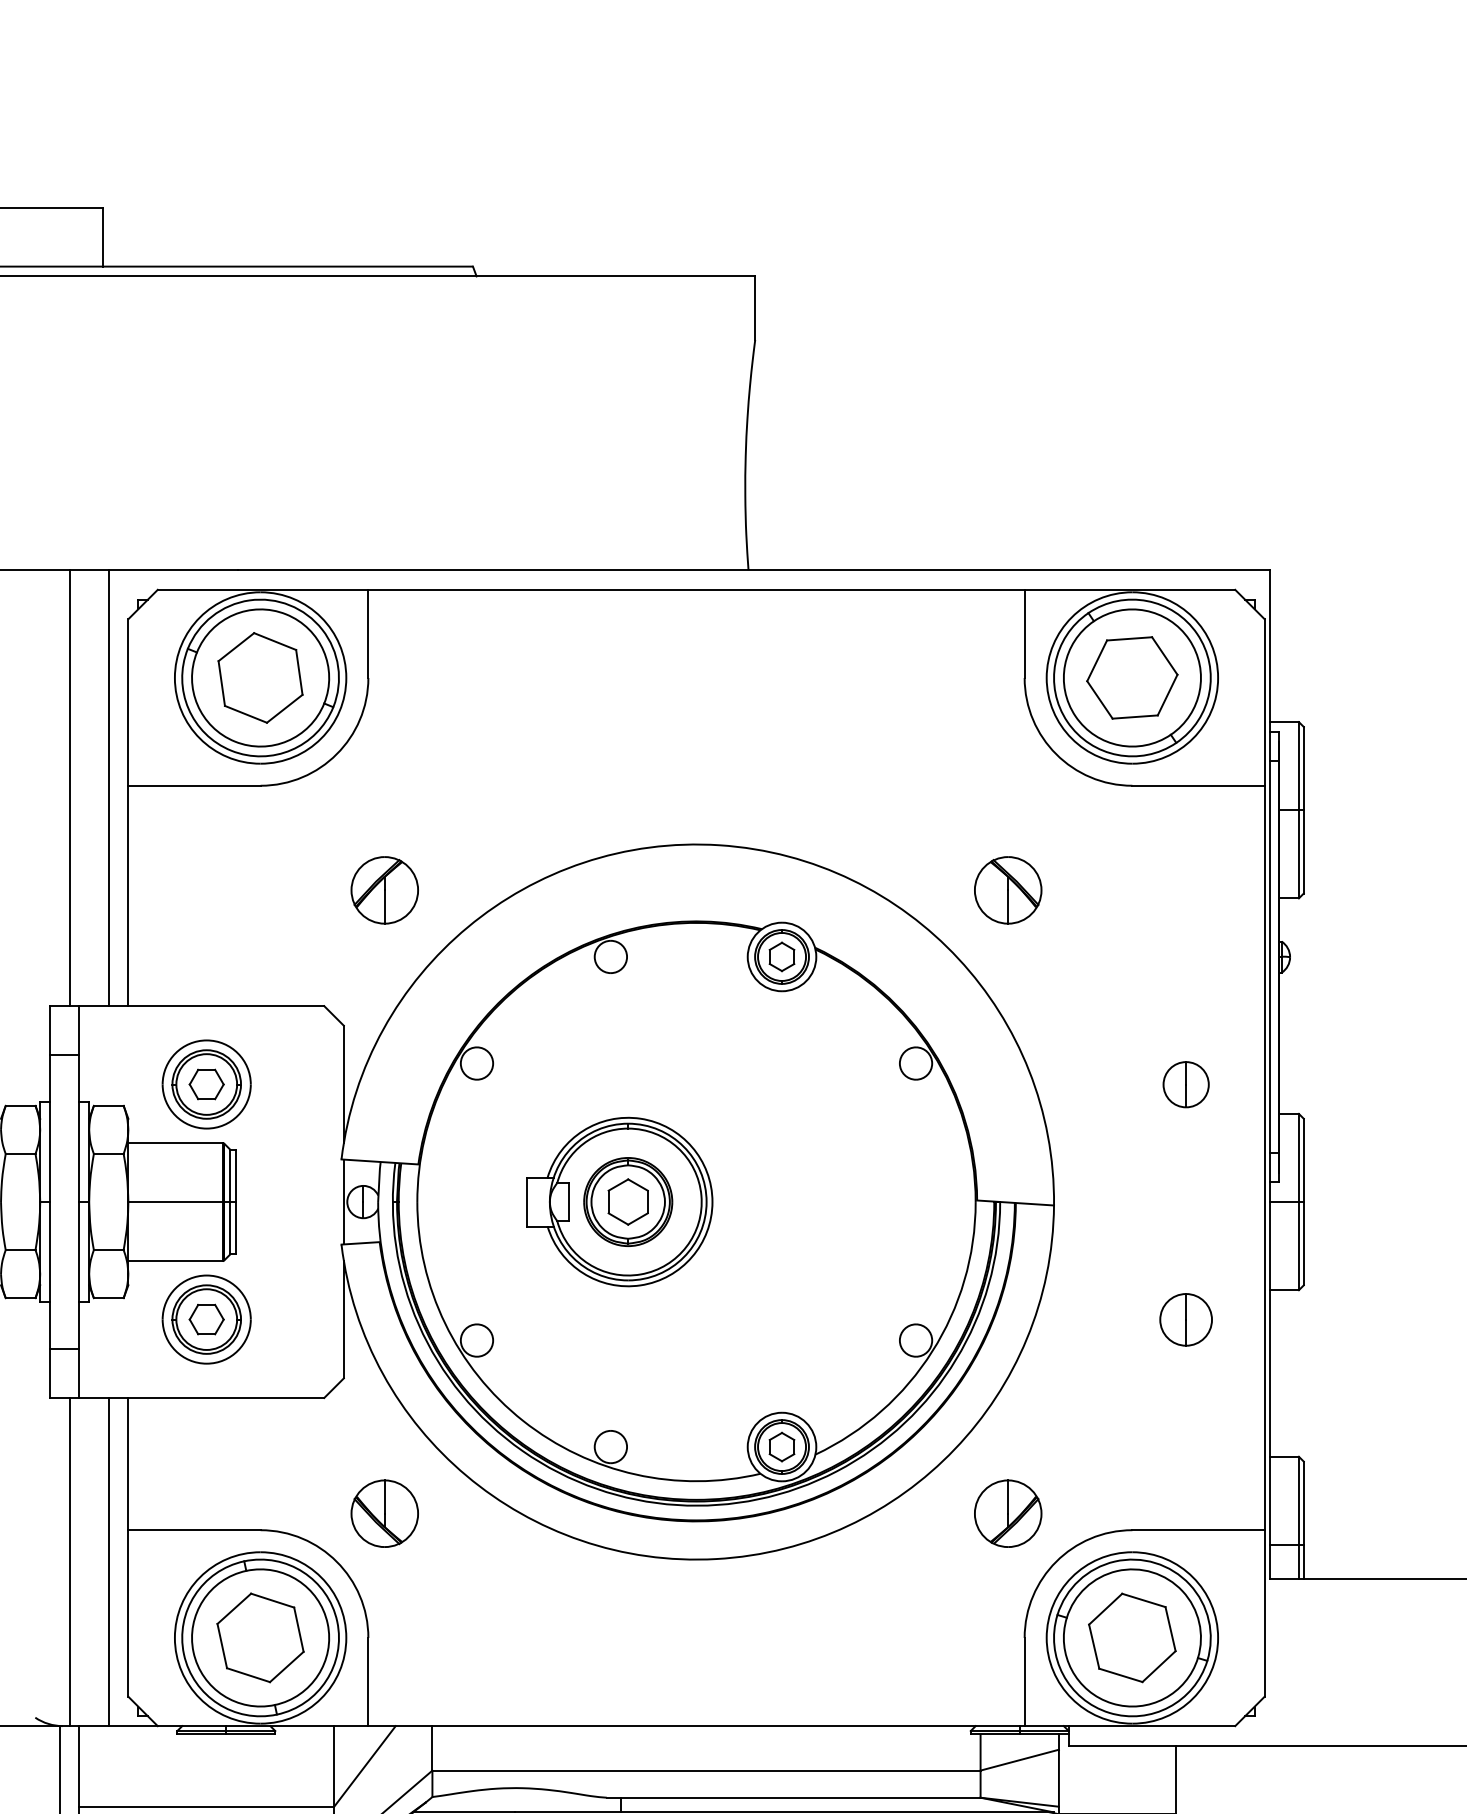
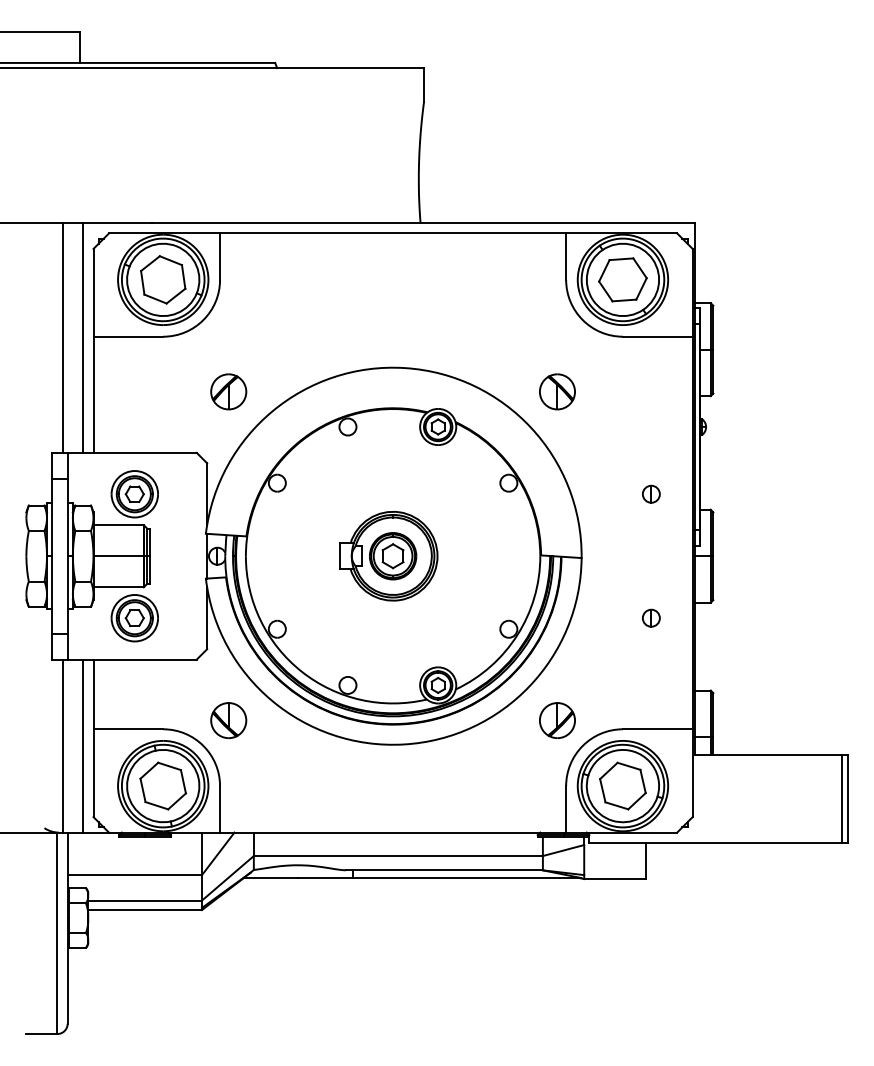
part: (1186, 1083) -> (651, 493), size x0.71
part: (619, 1202) -> (388, 556), moved
part: (1186, 1318) -> (651, 617), size x0.62

